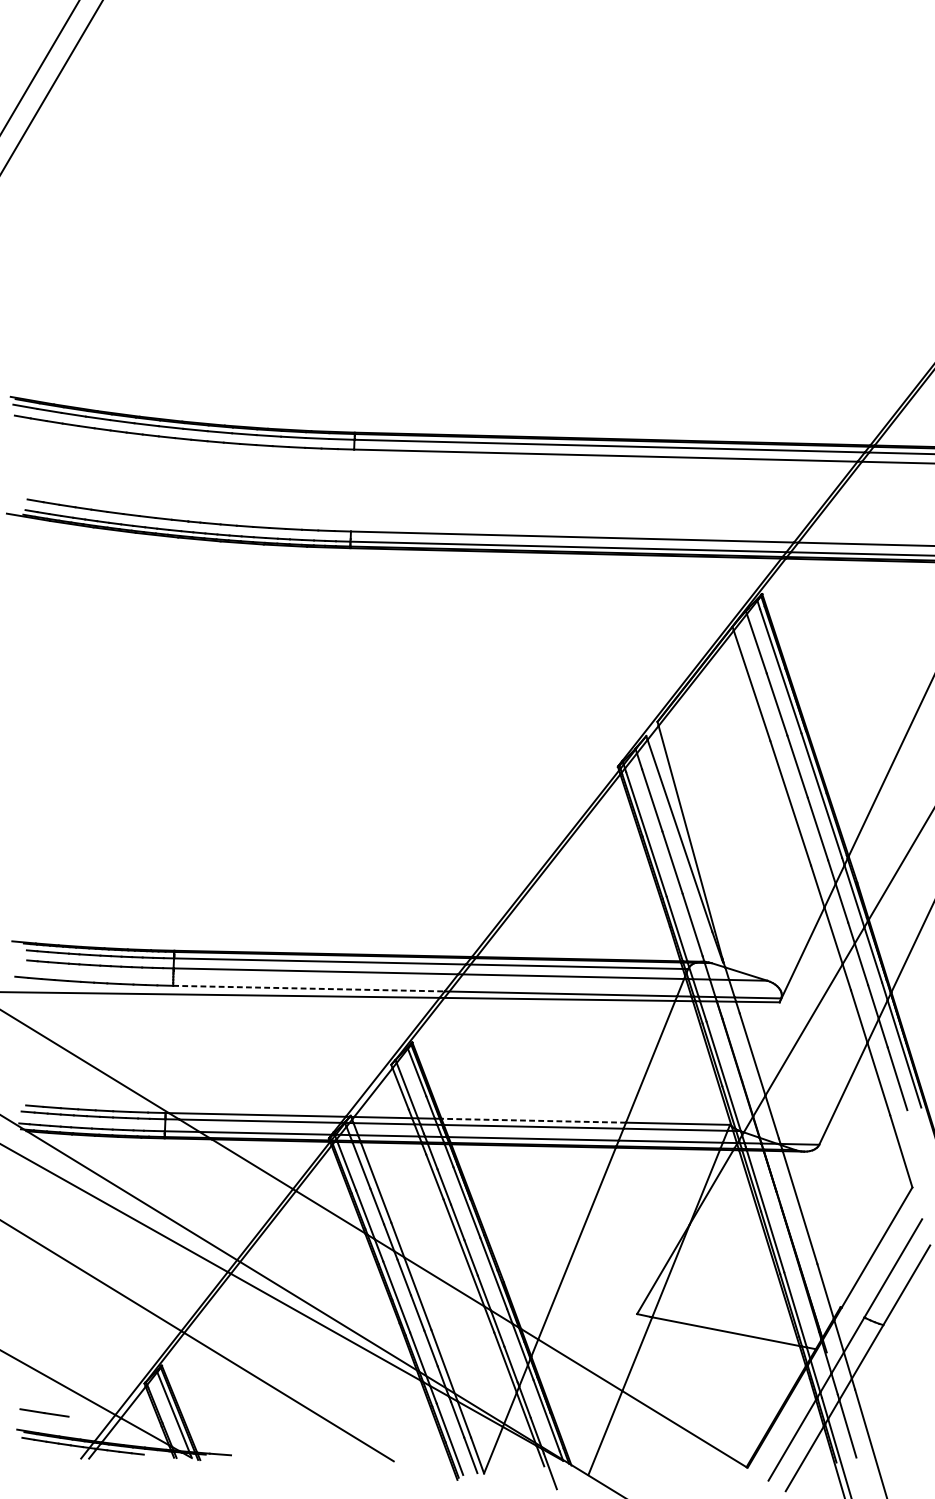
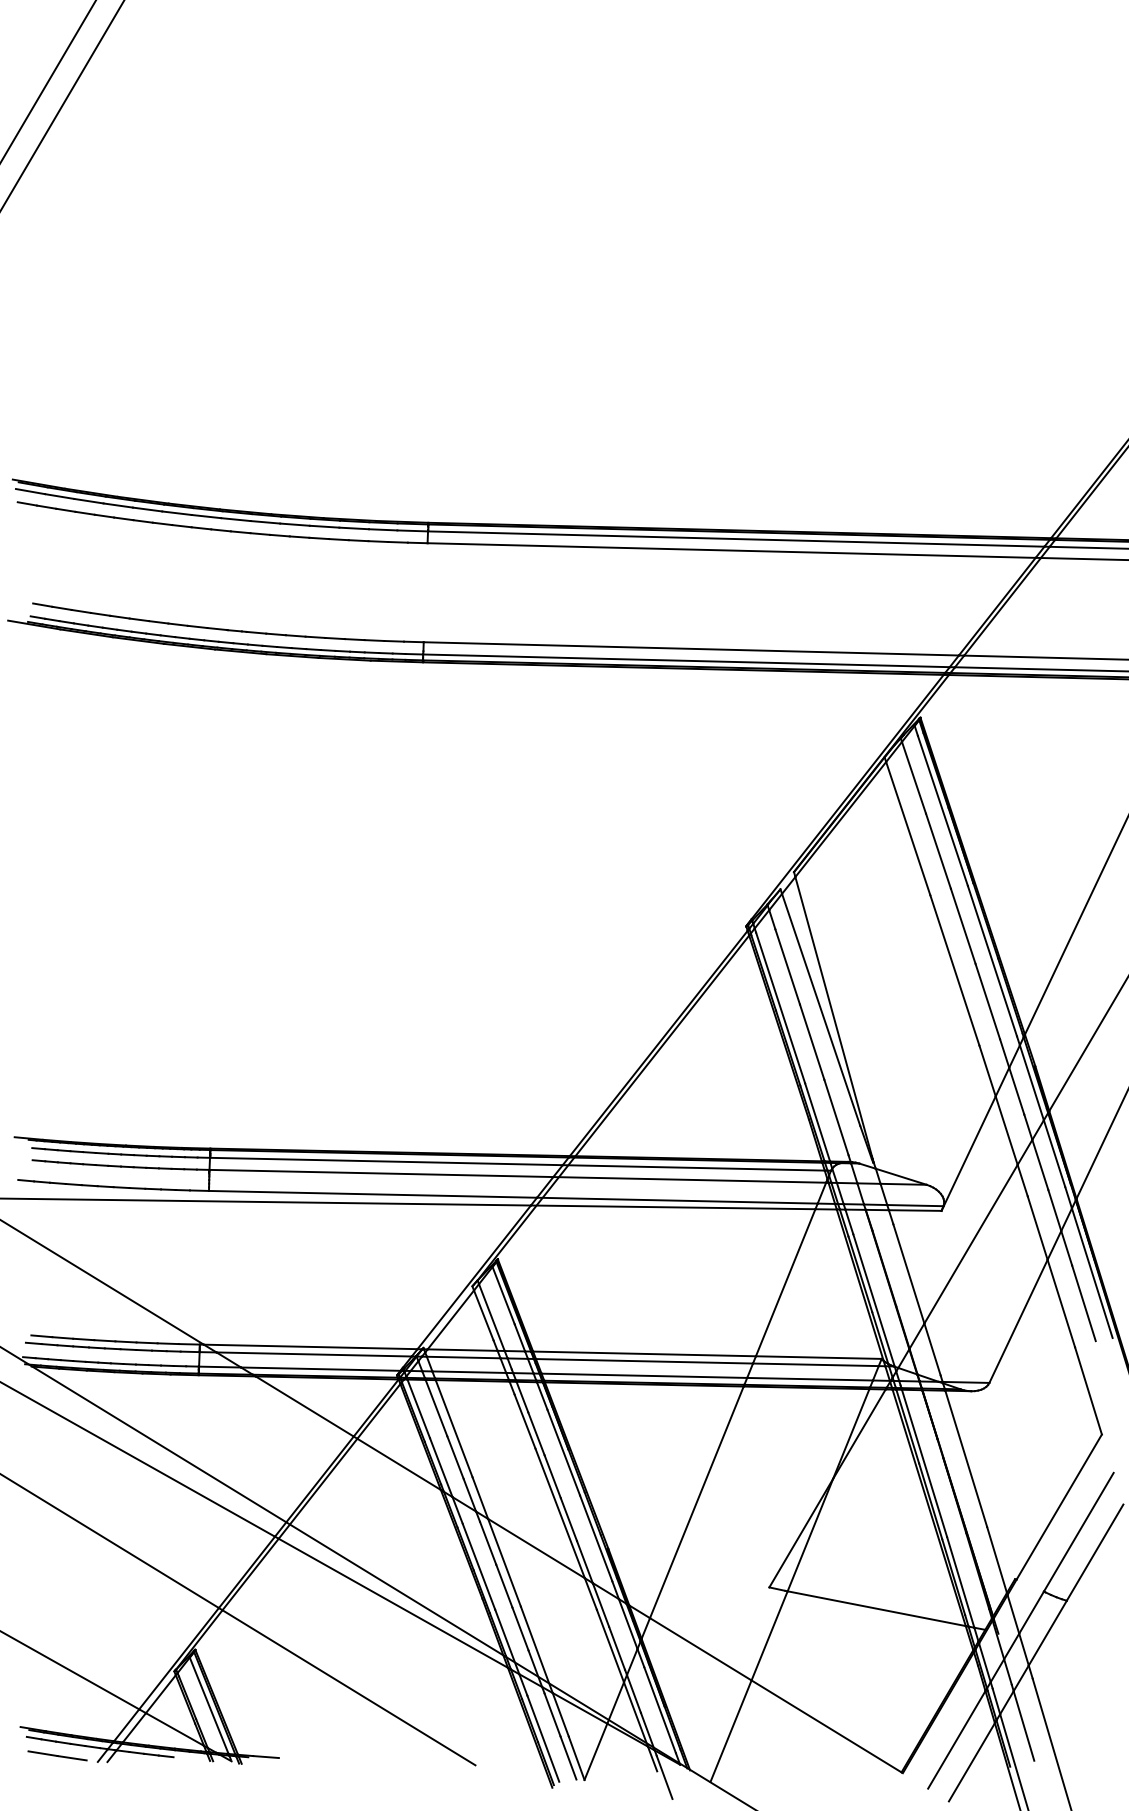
line: (309, 988) -> (373, 1194), dashed -> solid
line: (533, 1120) -> (644, 1353), dashed -> solid
line: (44, 1412) -> (57, 1755), moved

